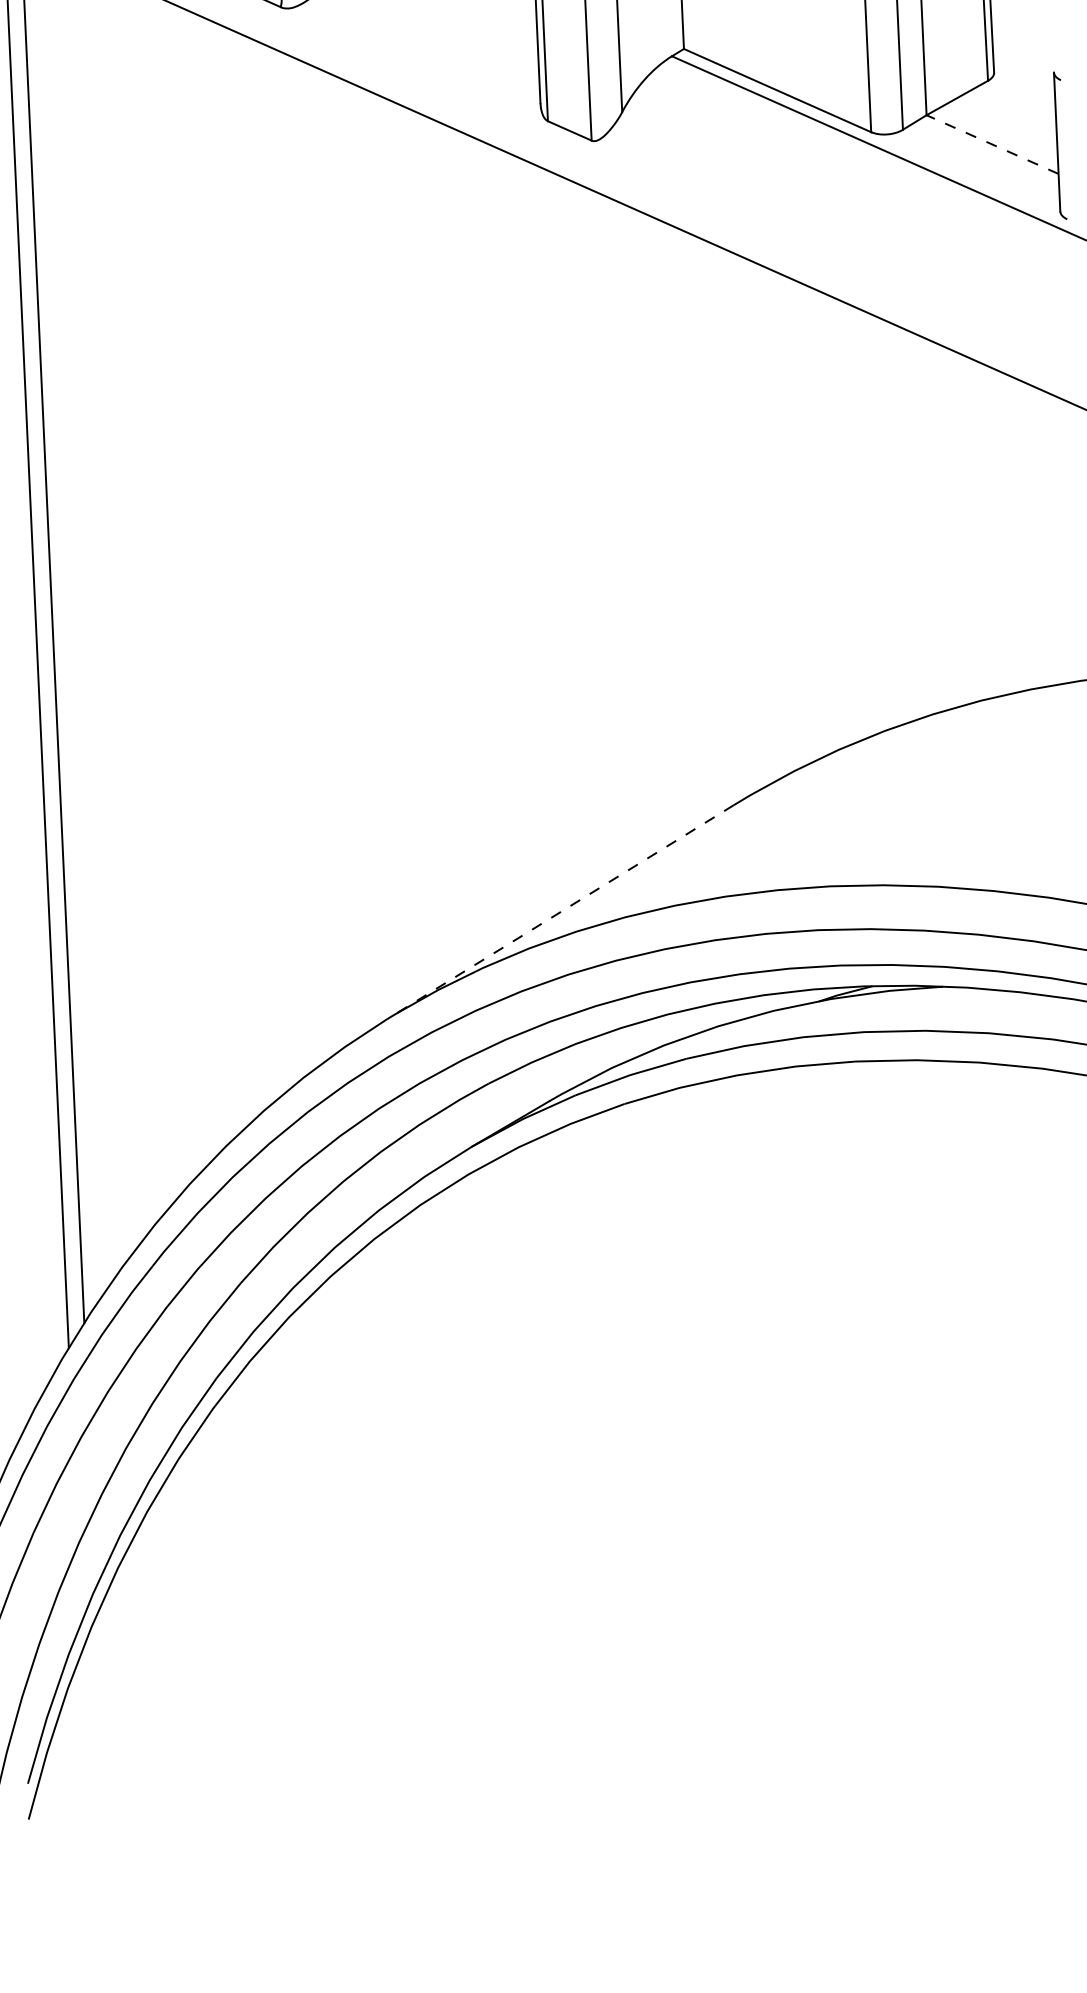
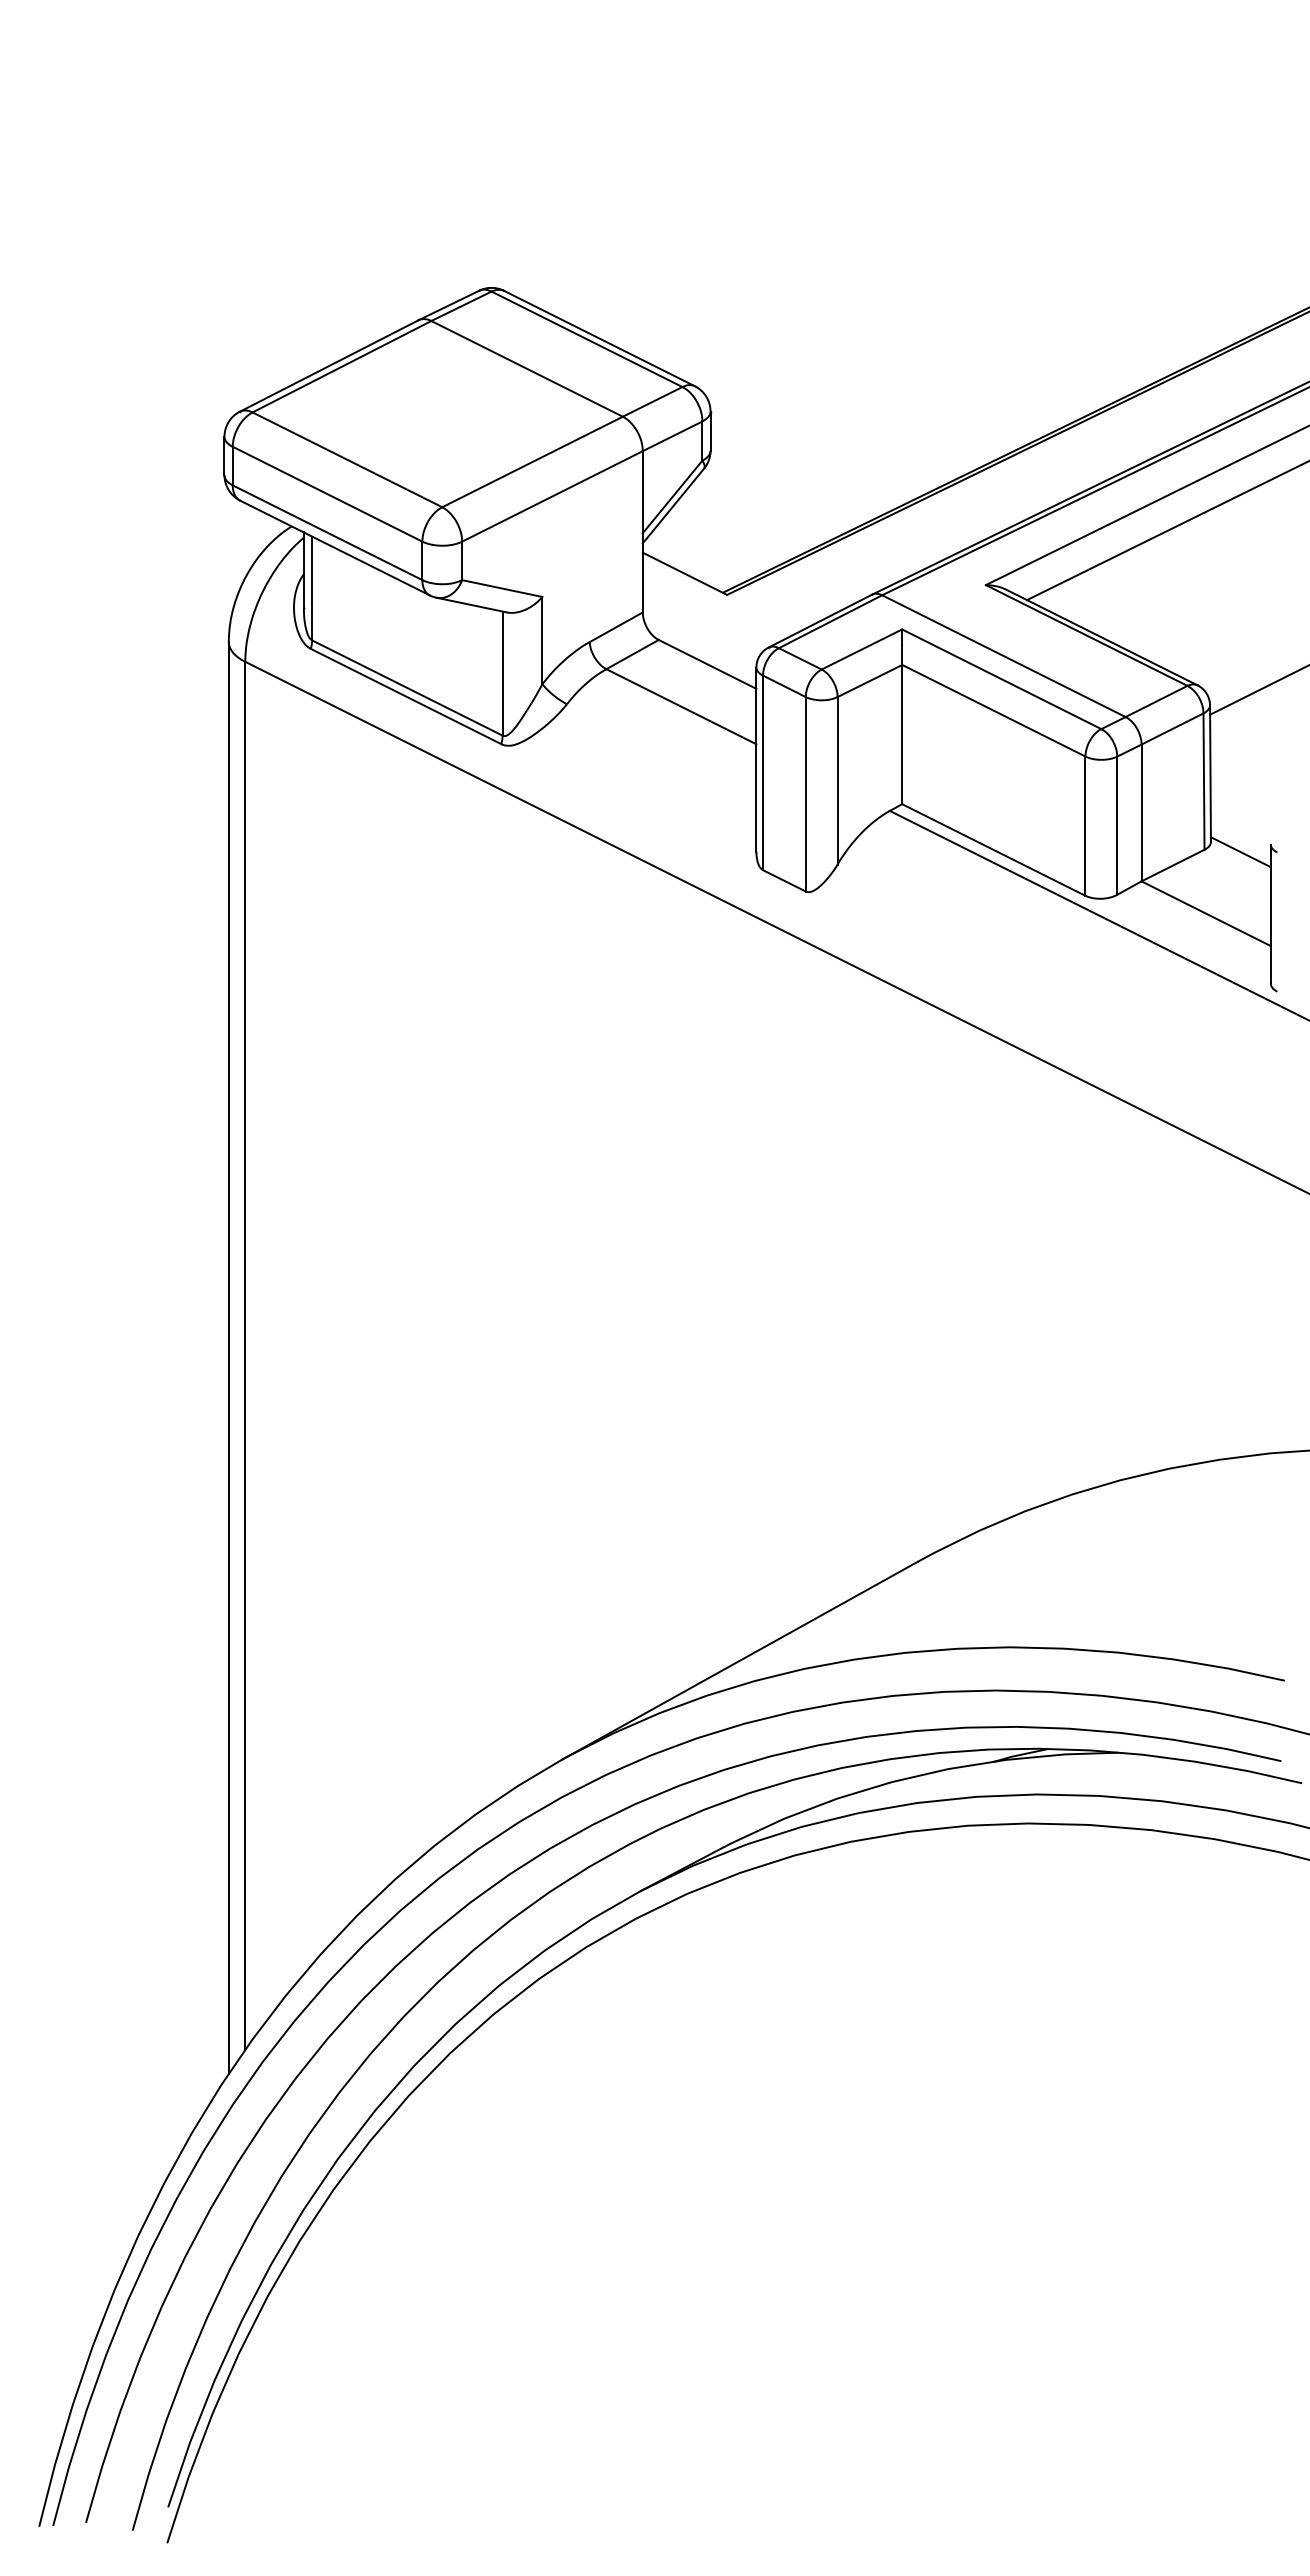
line: (1024, 81) -> (1240, 852), added
line: (991, 144) -> (1205, 913), dashed -> solid
line: (560, 912) -> (739, 1661), dashed -> solid

